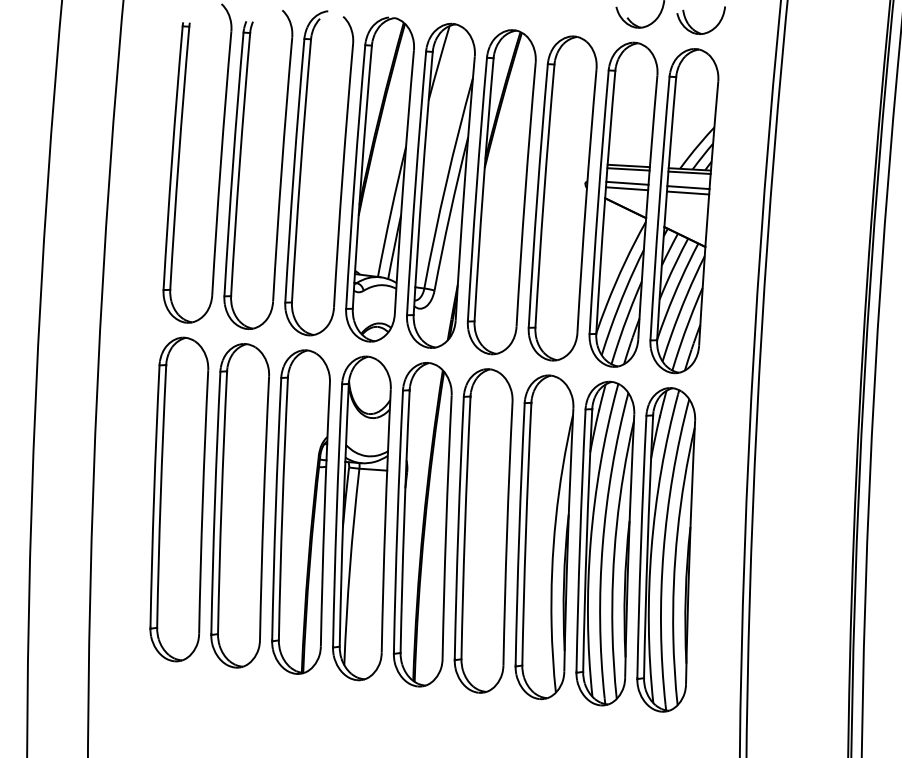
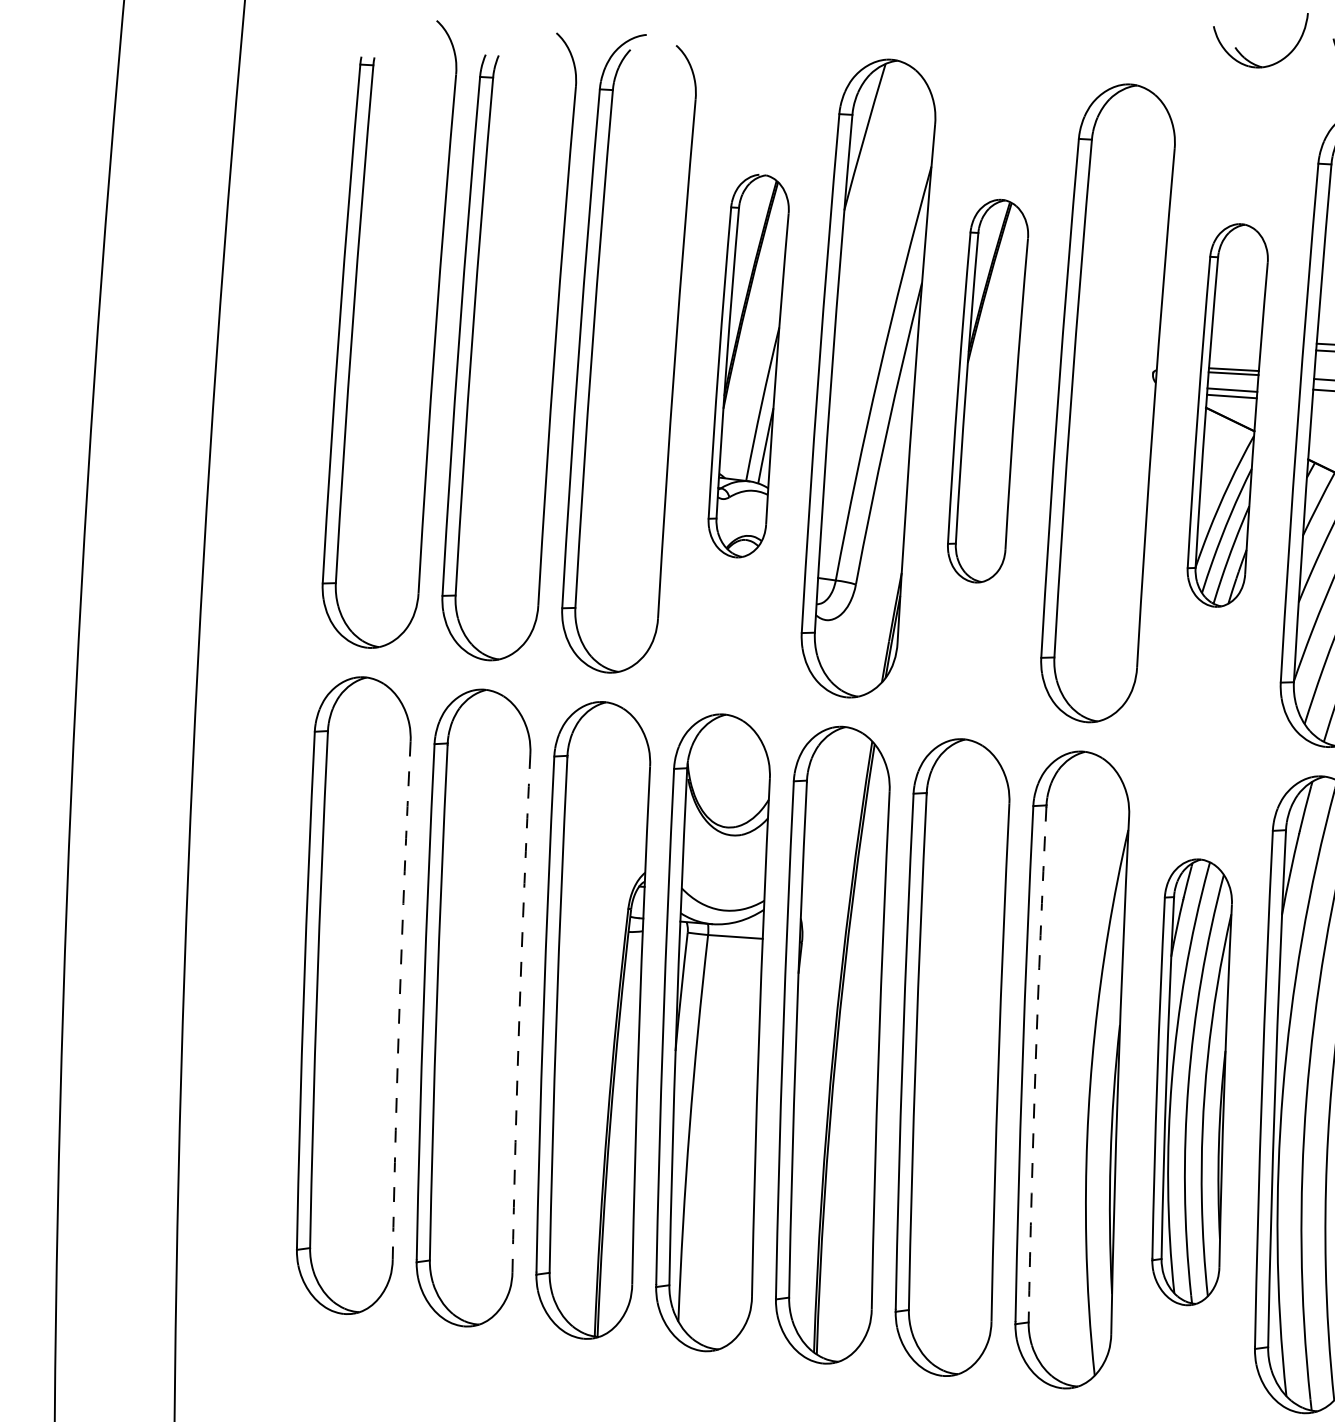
part: (379, 179) -> (747, 365), size x0.6
part: (501, 192) -> (987, 391), size x0.6
part: (623, 204) -> (1227, 415), size x0.6
arc: (202, 502) -> (399, 1001), solid -> dashed
arc: (263, 508) -> (519, 1013), solid -> dashed
arc: (525, 534) -> (1034, 1064), solid -> dashed
part: (605, 543) -> (1192, 1082), size x0.7

